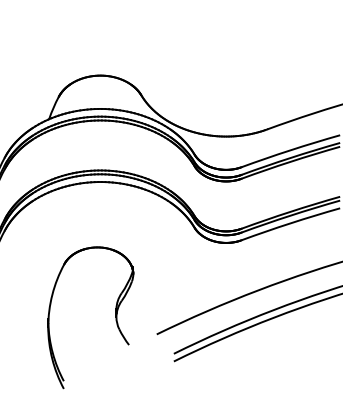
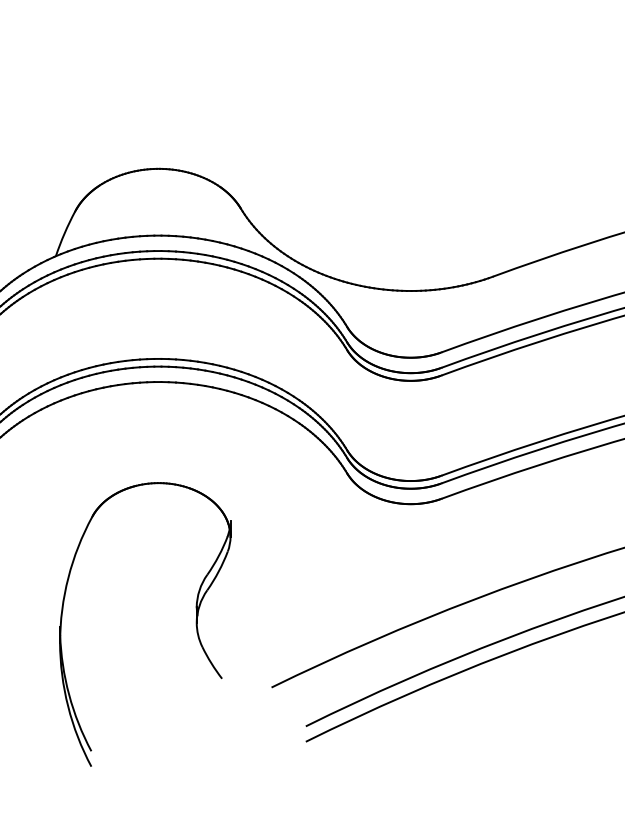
part: (115, 317) -> (194, 623), moved

